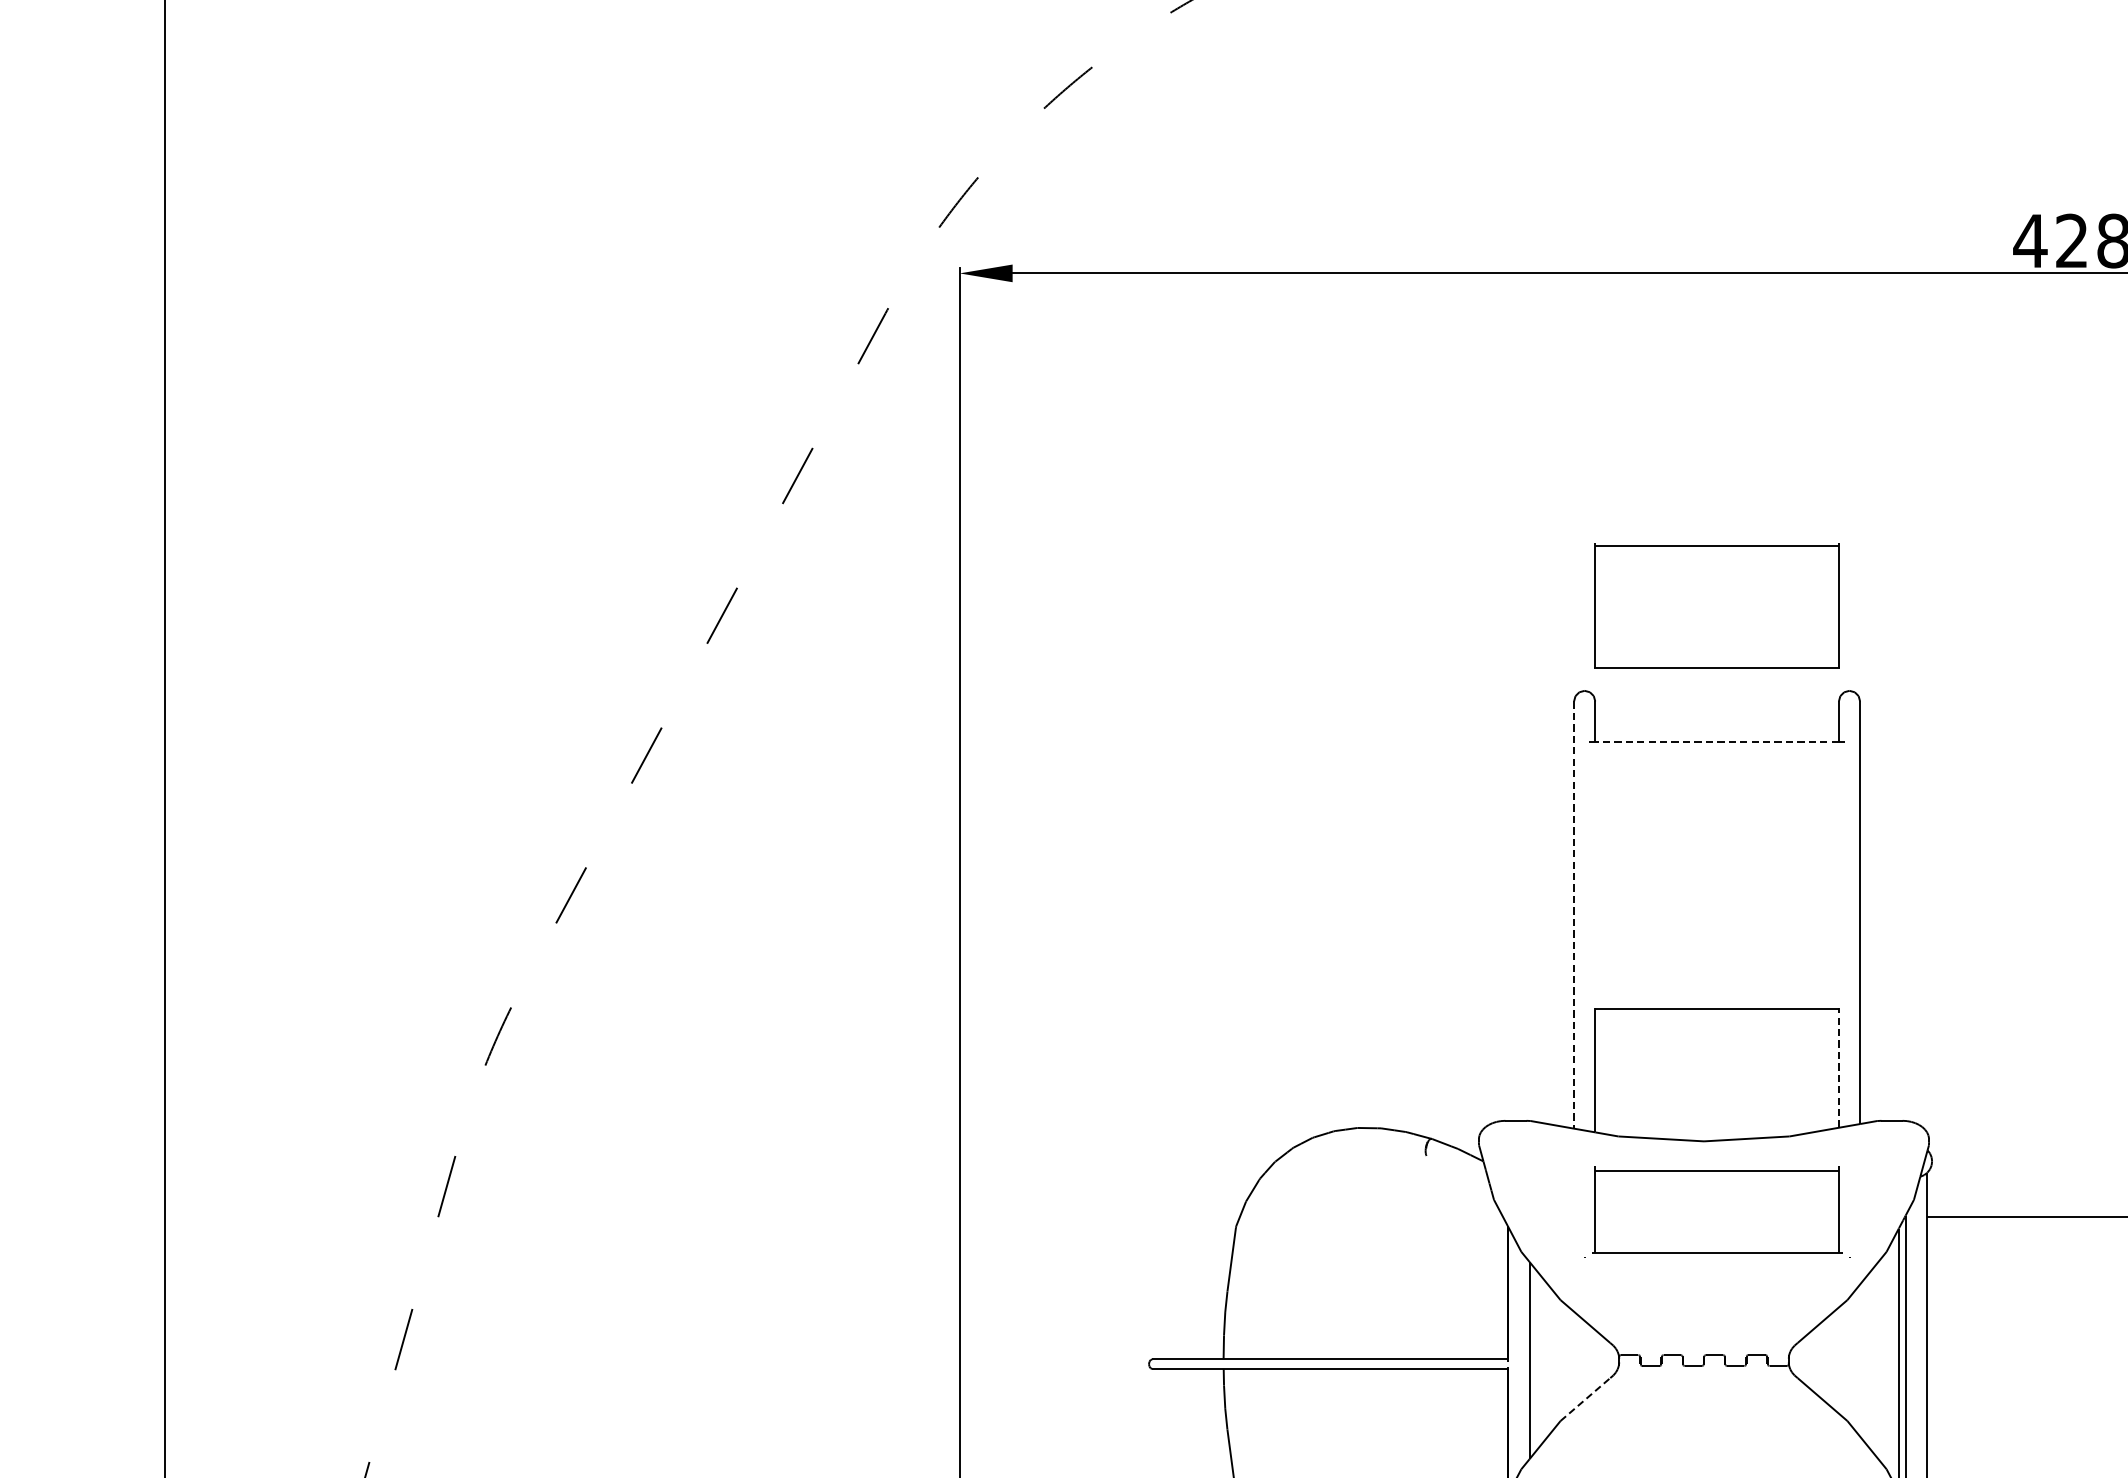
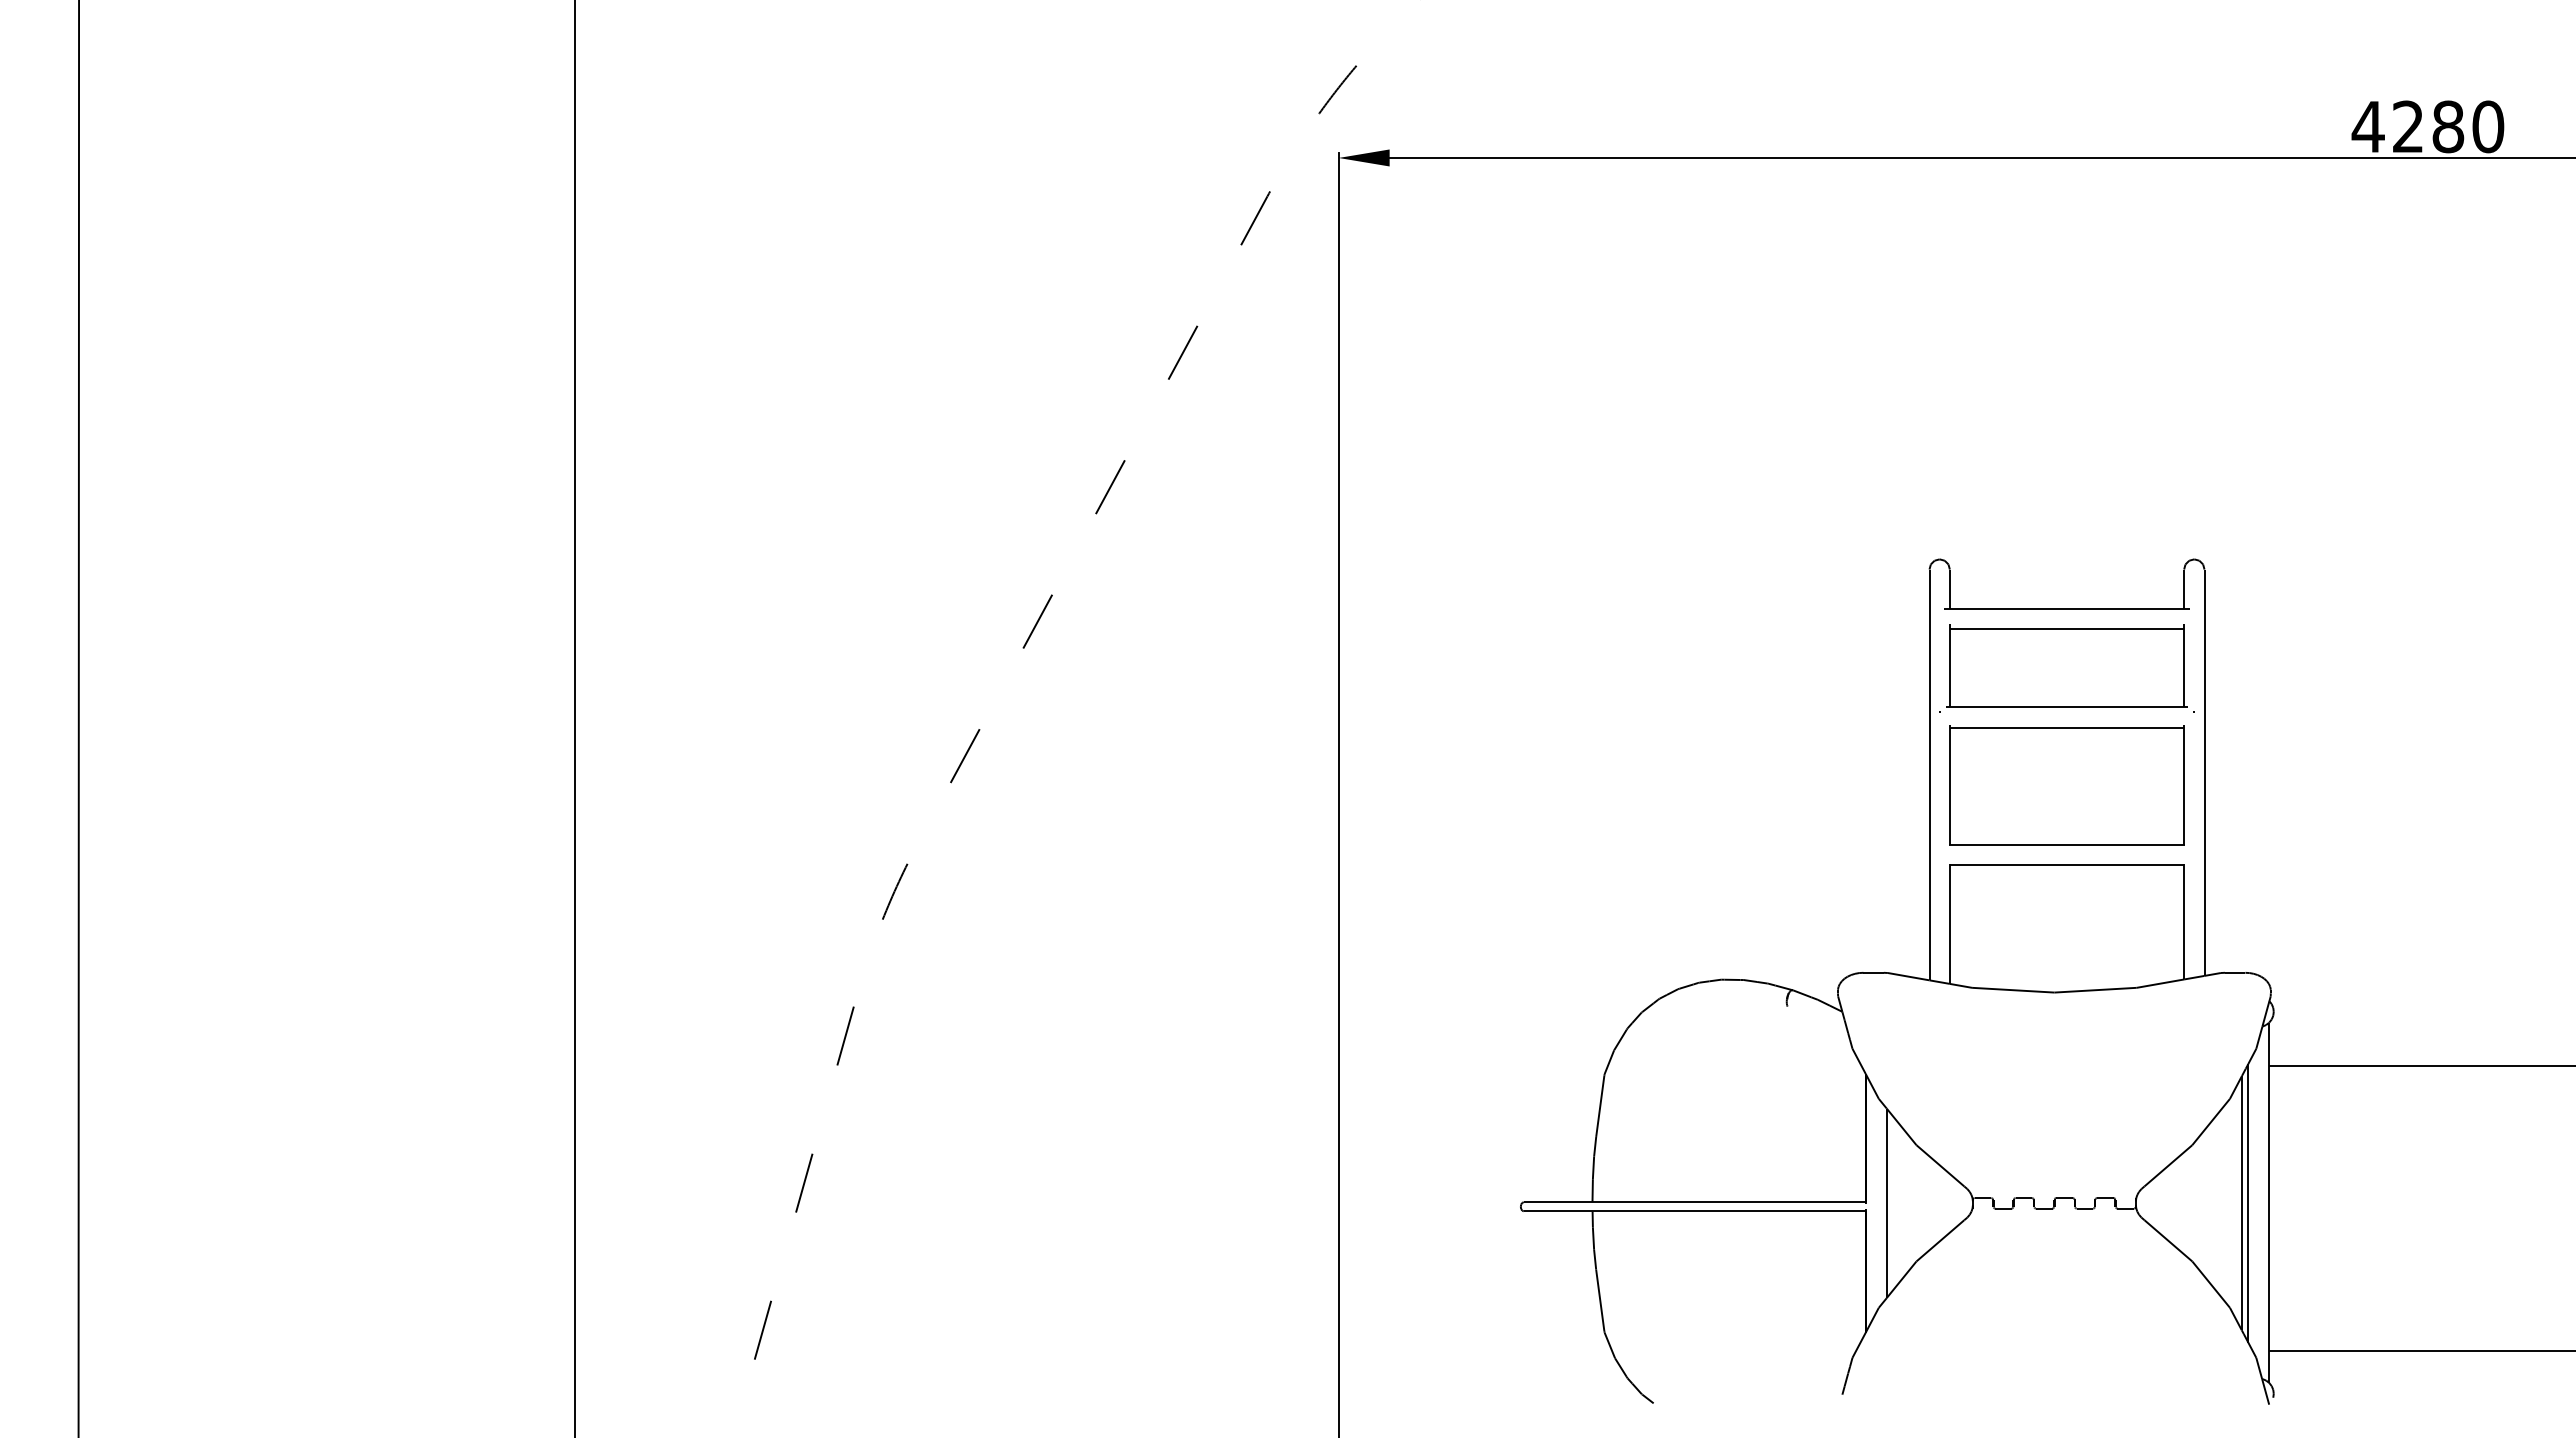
part: (1716, 605) -> (2066, 785), moved
line: (1716, 741) -> (2066, 608), dashed -> solid
line: (1574, 915) -> (1929, 775), dashed -> solid
line: (1839, 1067) -> (2184, 921), dashed -> solid
part: (1716, 1212) -> (2066, 668), moved
line: (1585, 1399) -> (1940, 1240), dashed -> solid

